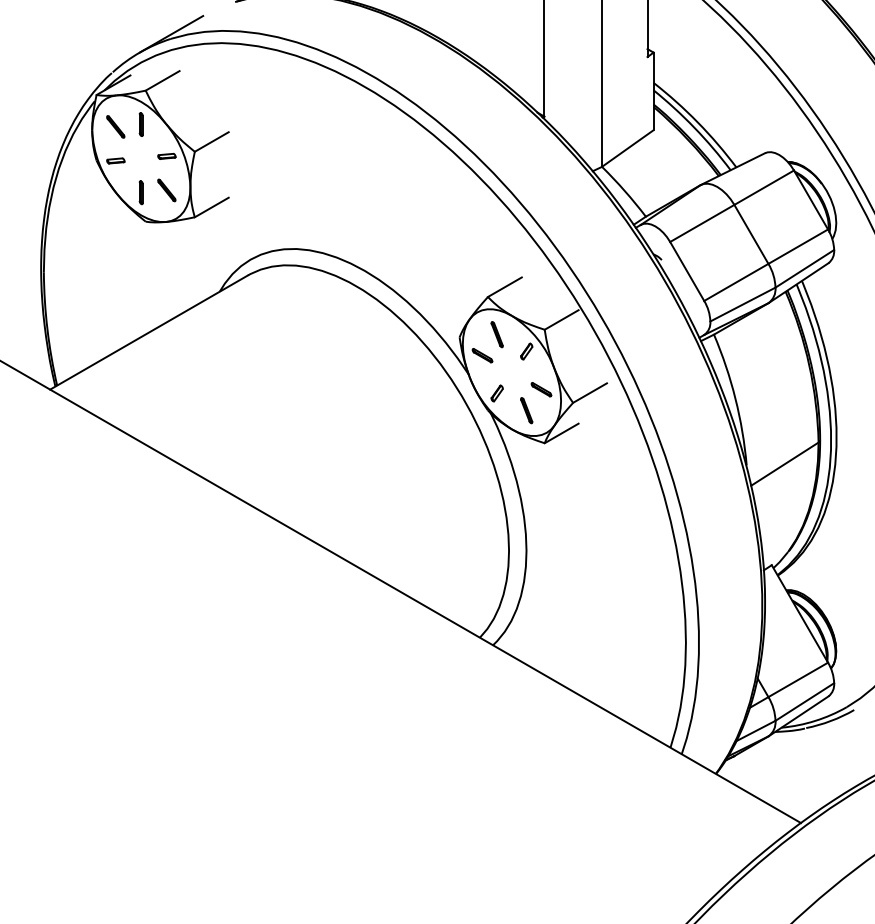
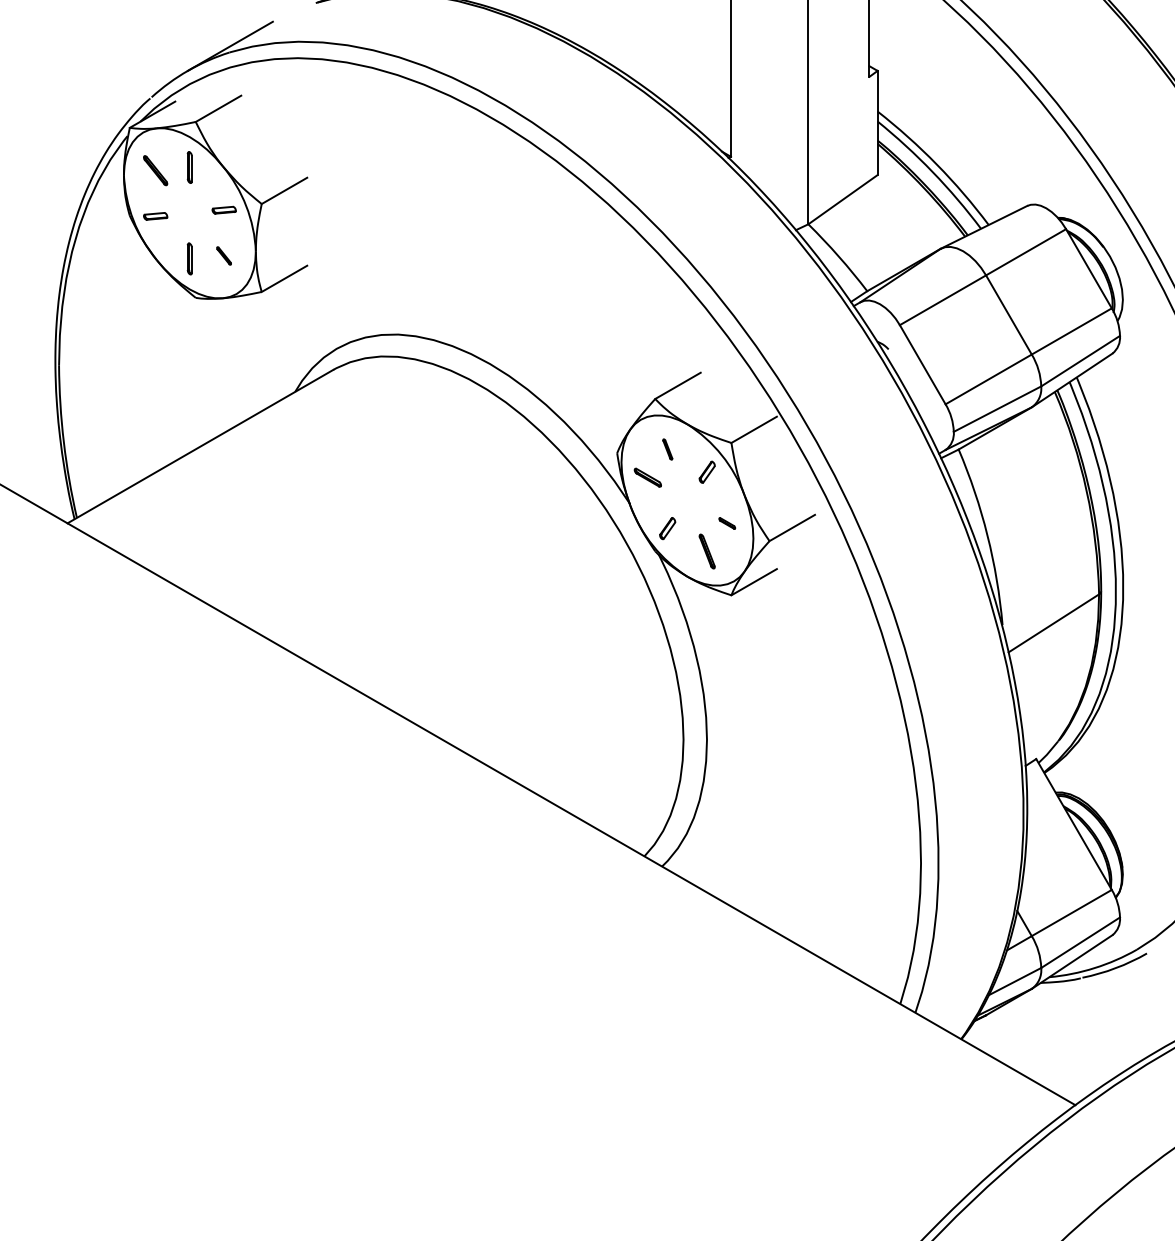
part: (166, 190) -> (223, 255), size x0.6
part: (497, 334) -> (667, 449), size x0.6
part: (541, 389) -> (727, 523), size x0.6

